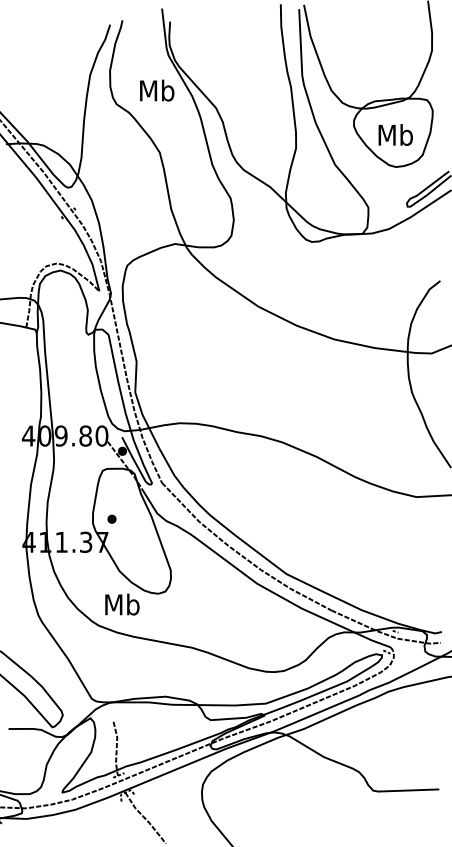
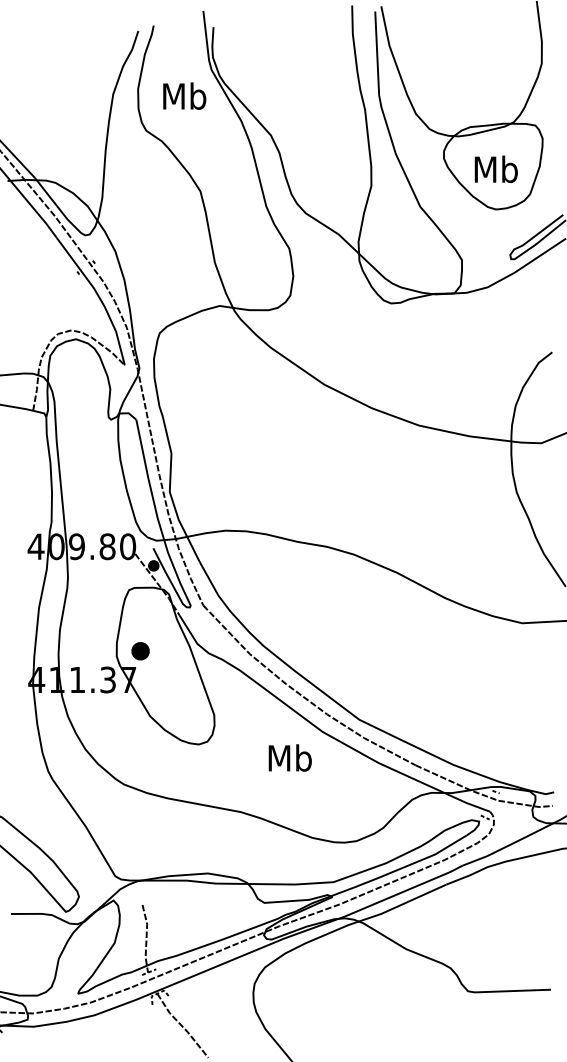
text: (157, 90) -> (185, 96), moved
part: (111, 518) -> (139, 650), size x1.6
text: (122, 604) -> (290, 757), moved

